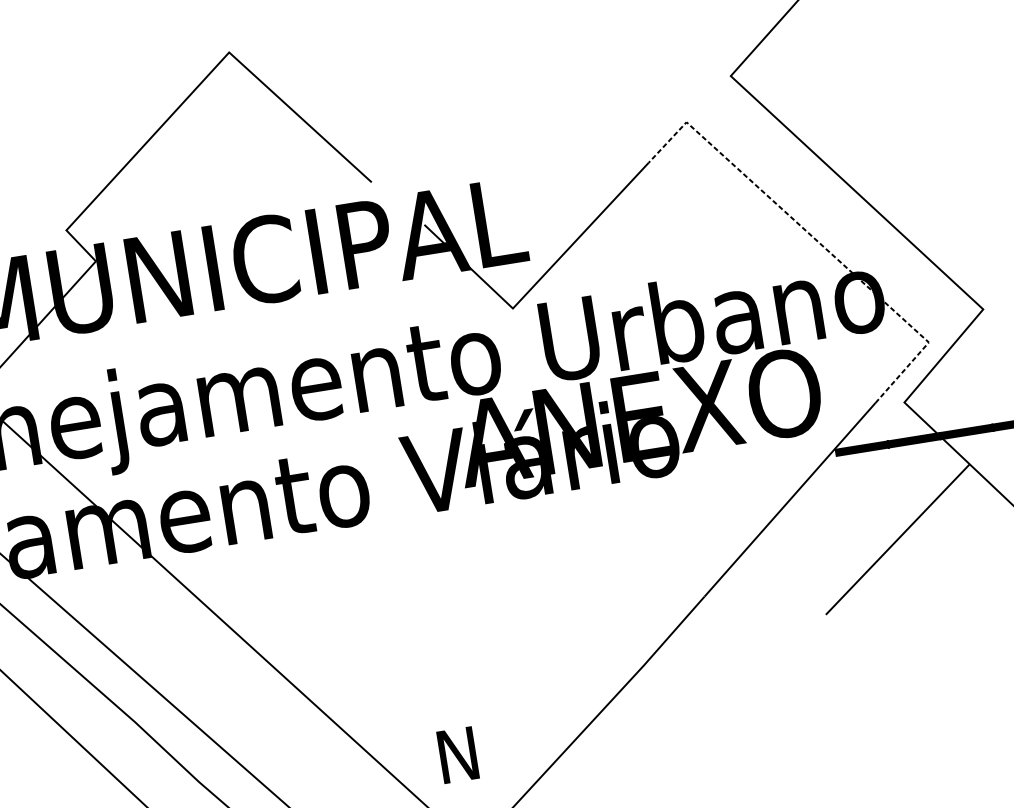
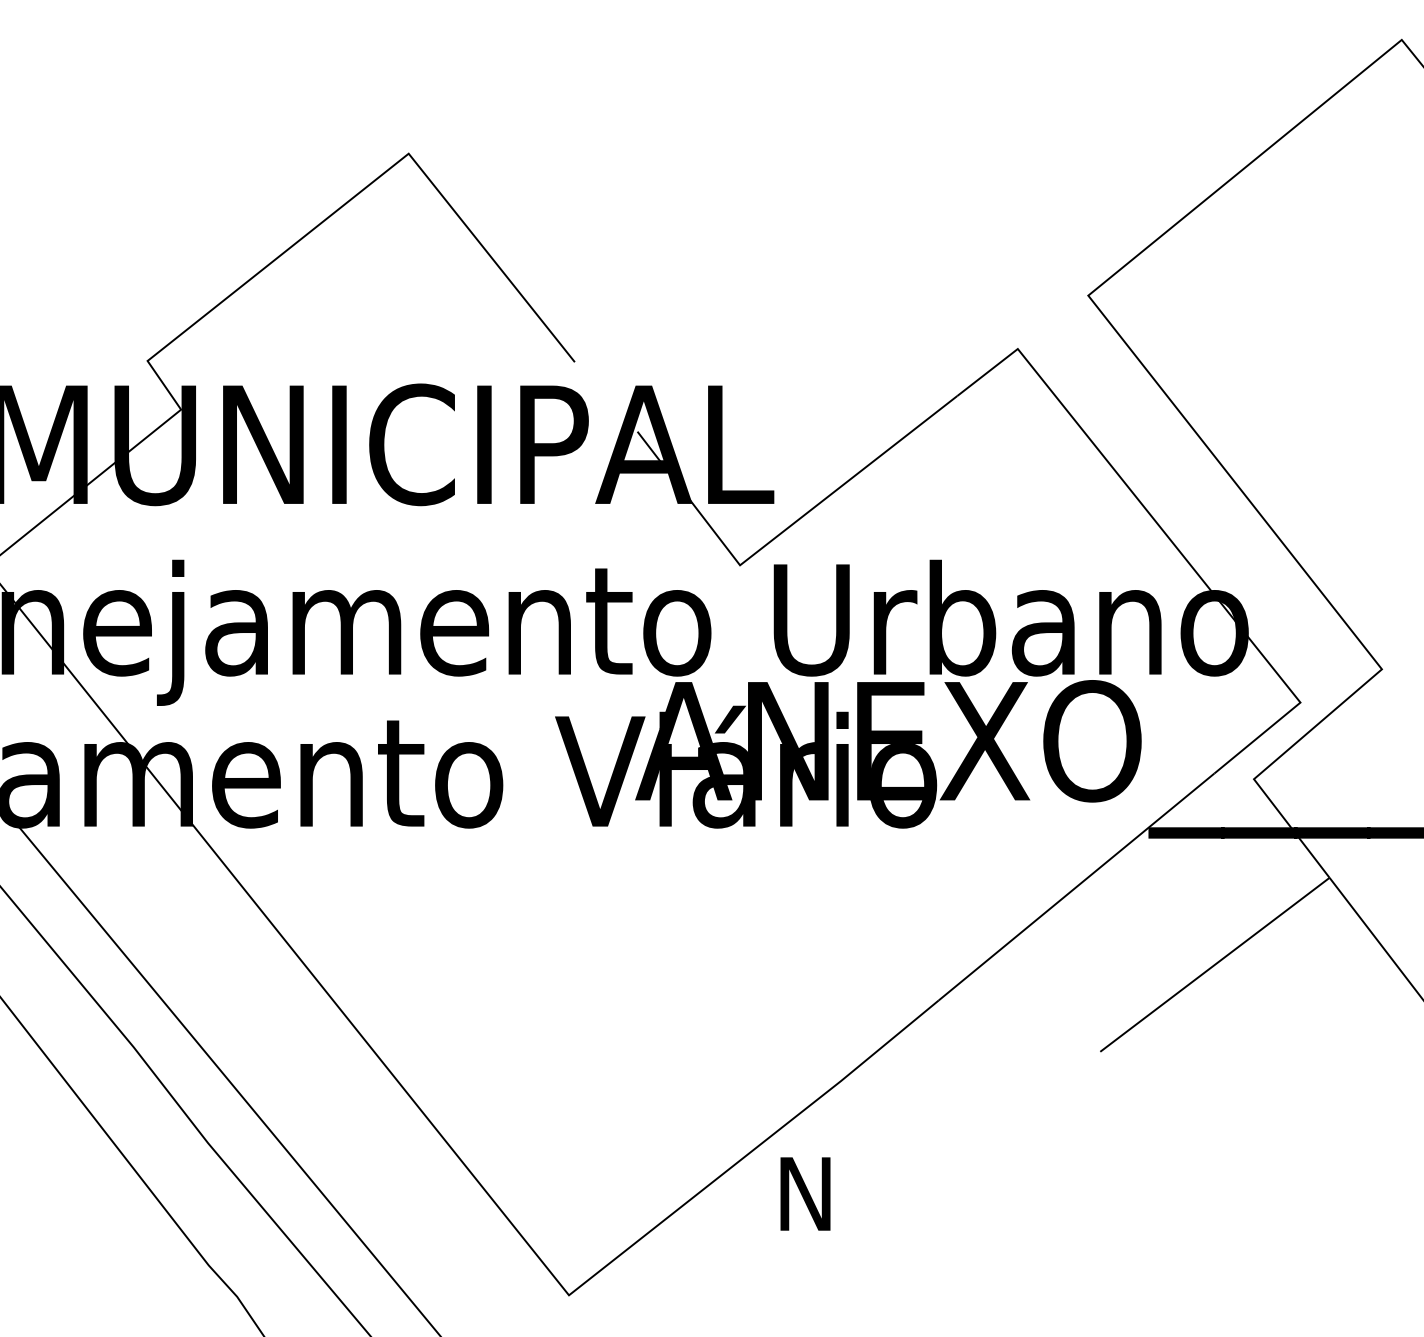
line: (817, 240) -> (1170, 539), dashed -> solid
text: (458, 754) -> (805, 1193), moved

